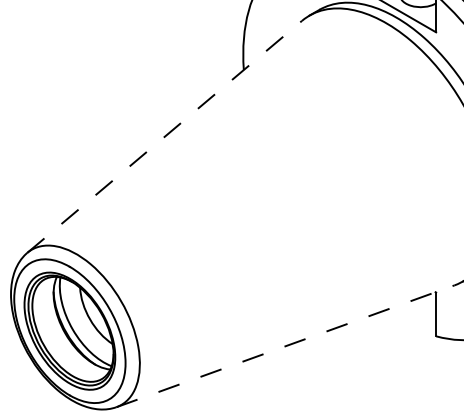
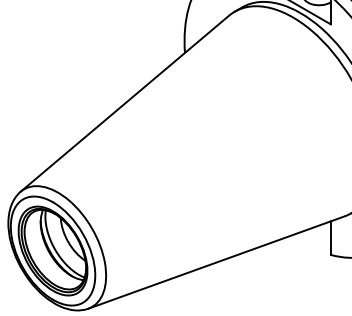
line: (164, 136) -> (124, 103), dashed -> solid
line: (285, 346) -> (216, 262), dashed -> solid

